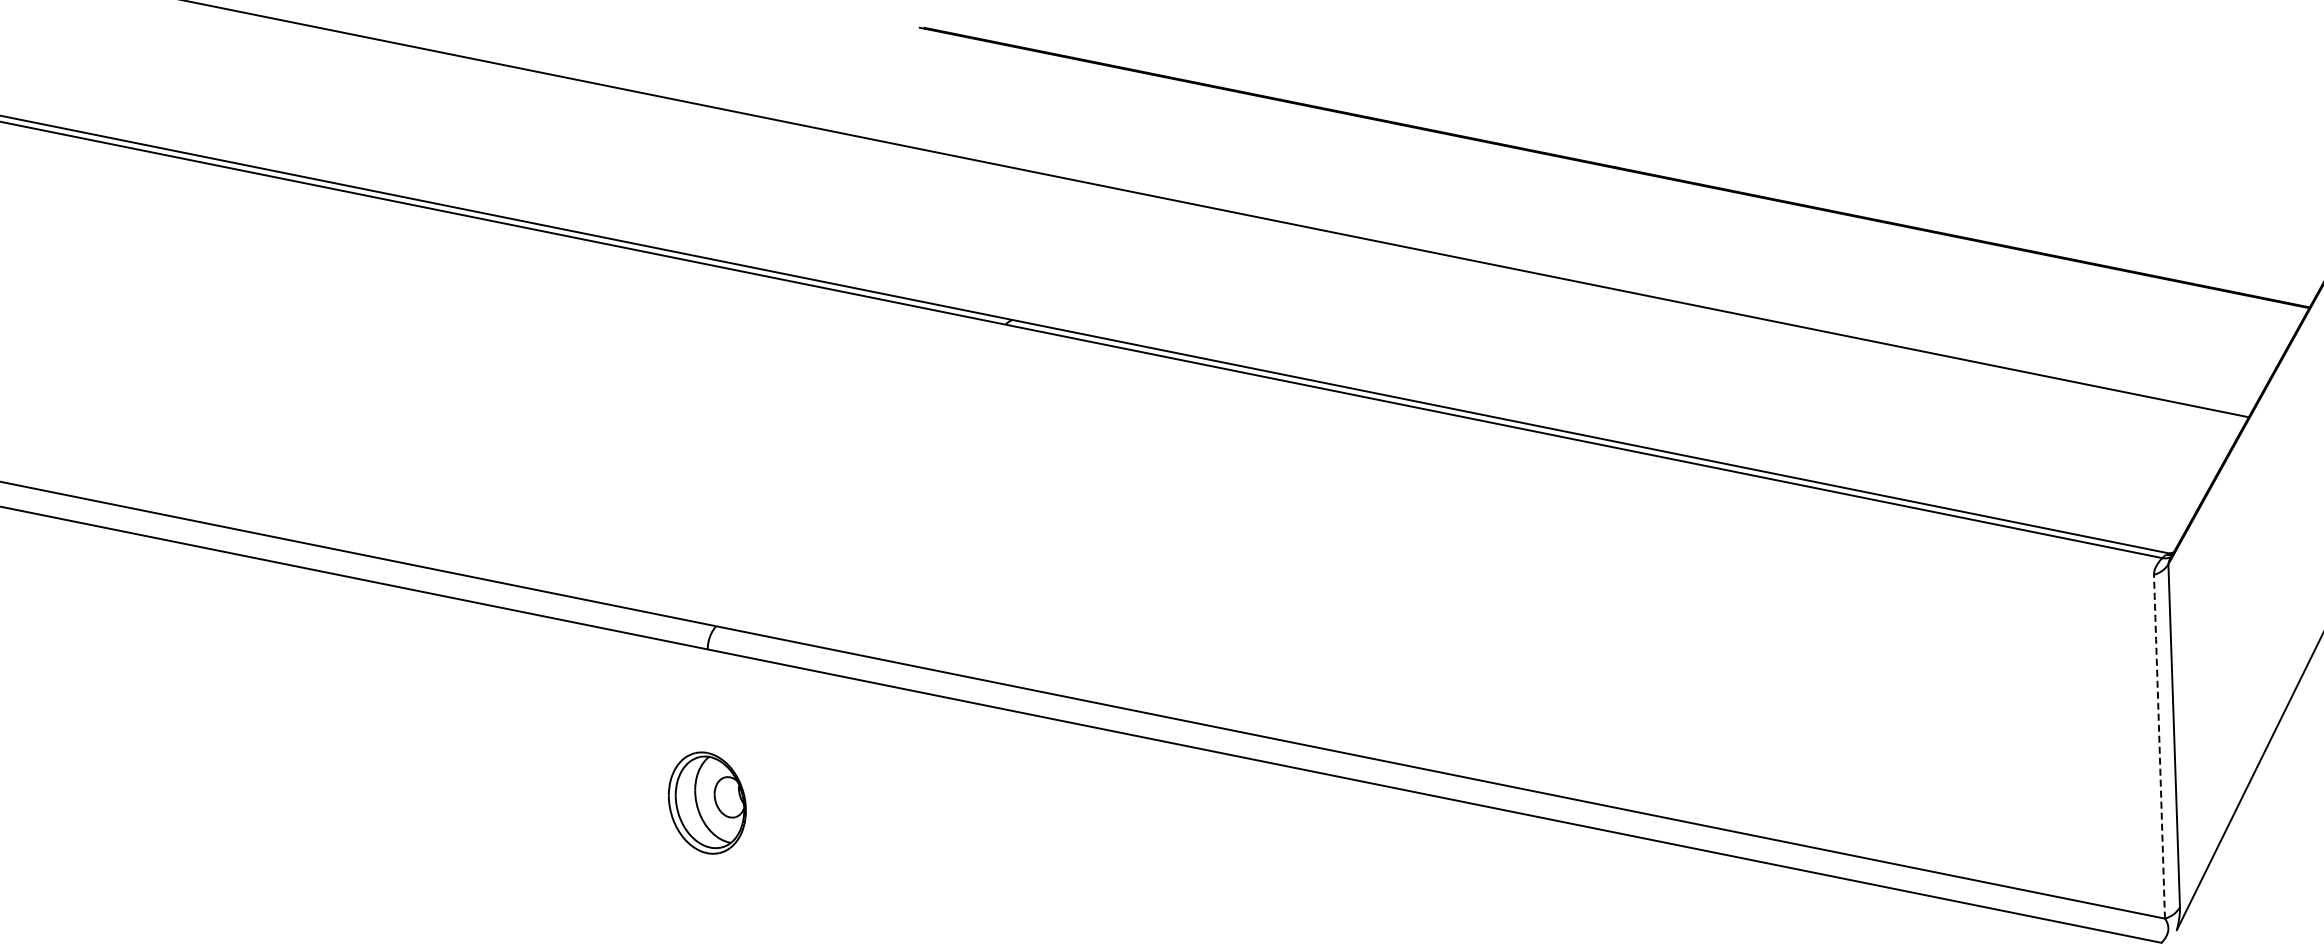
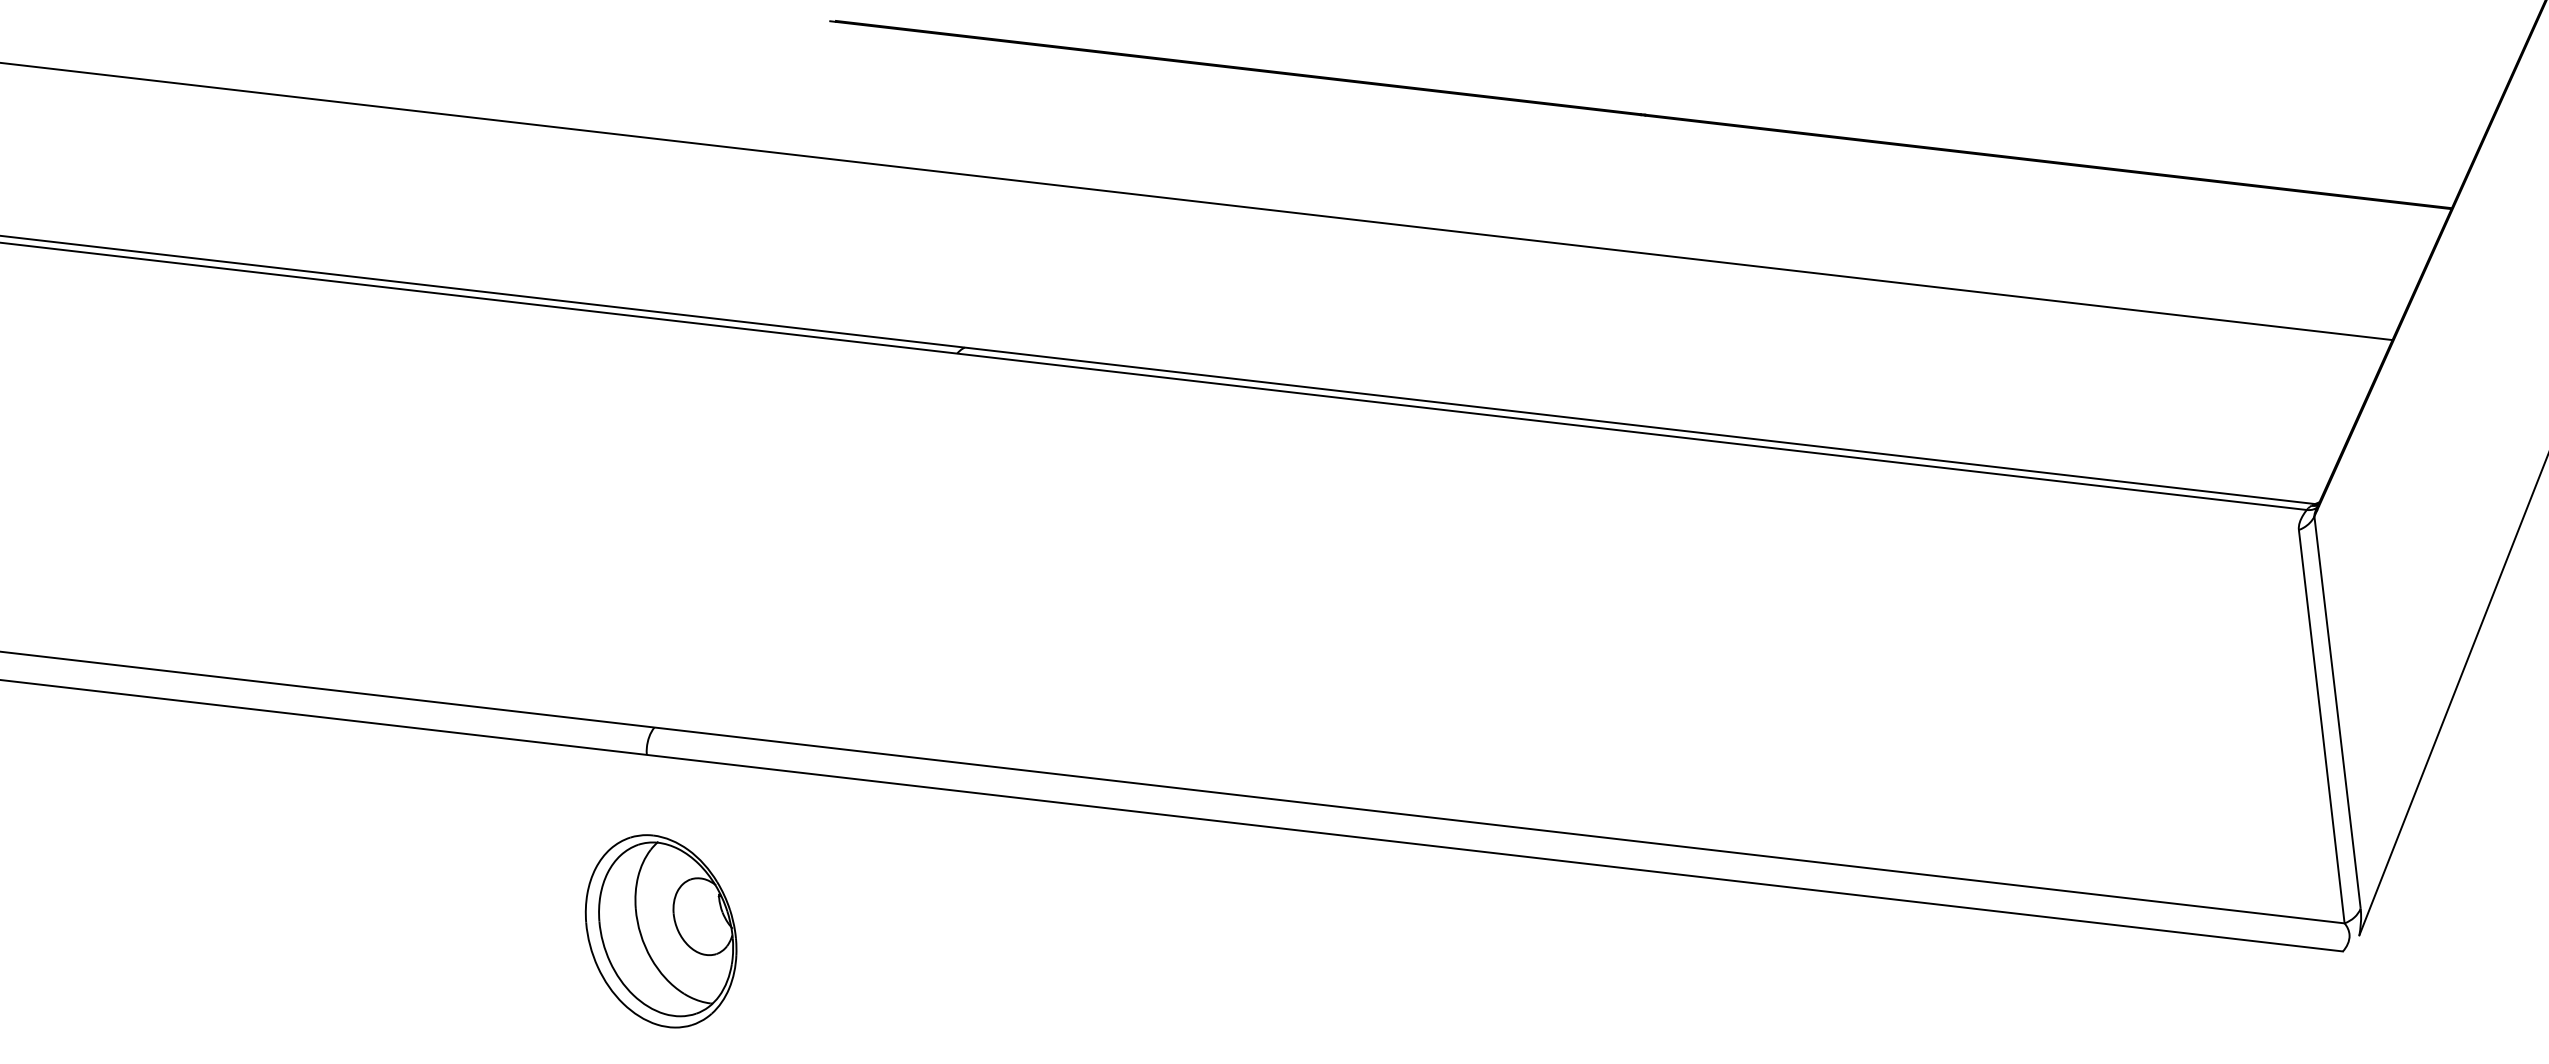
arc: (2159, 746) -> (2321, 726), dashed -> solid
part: (707, 802) -> (661, 930), size x1.67

